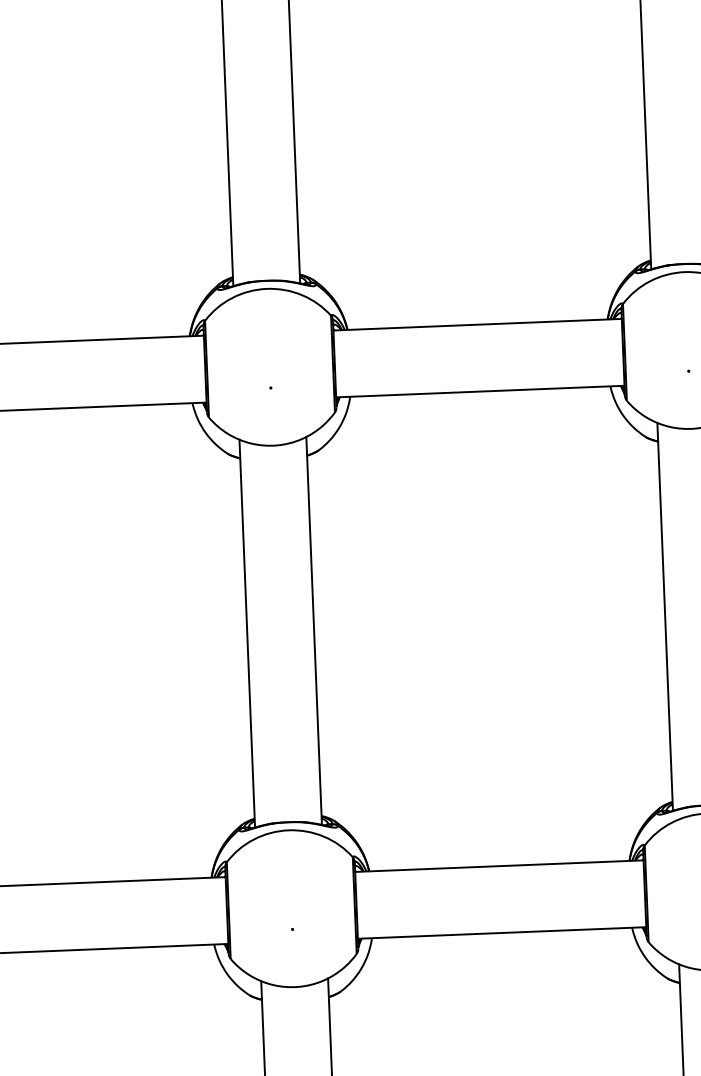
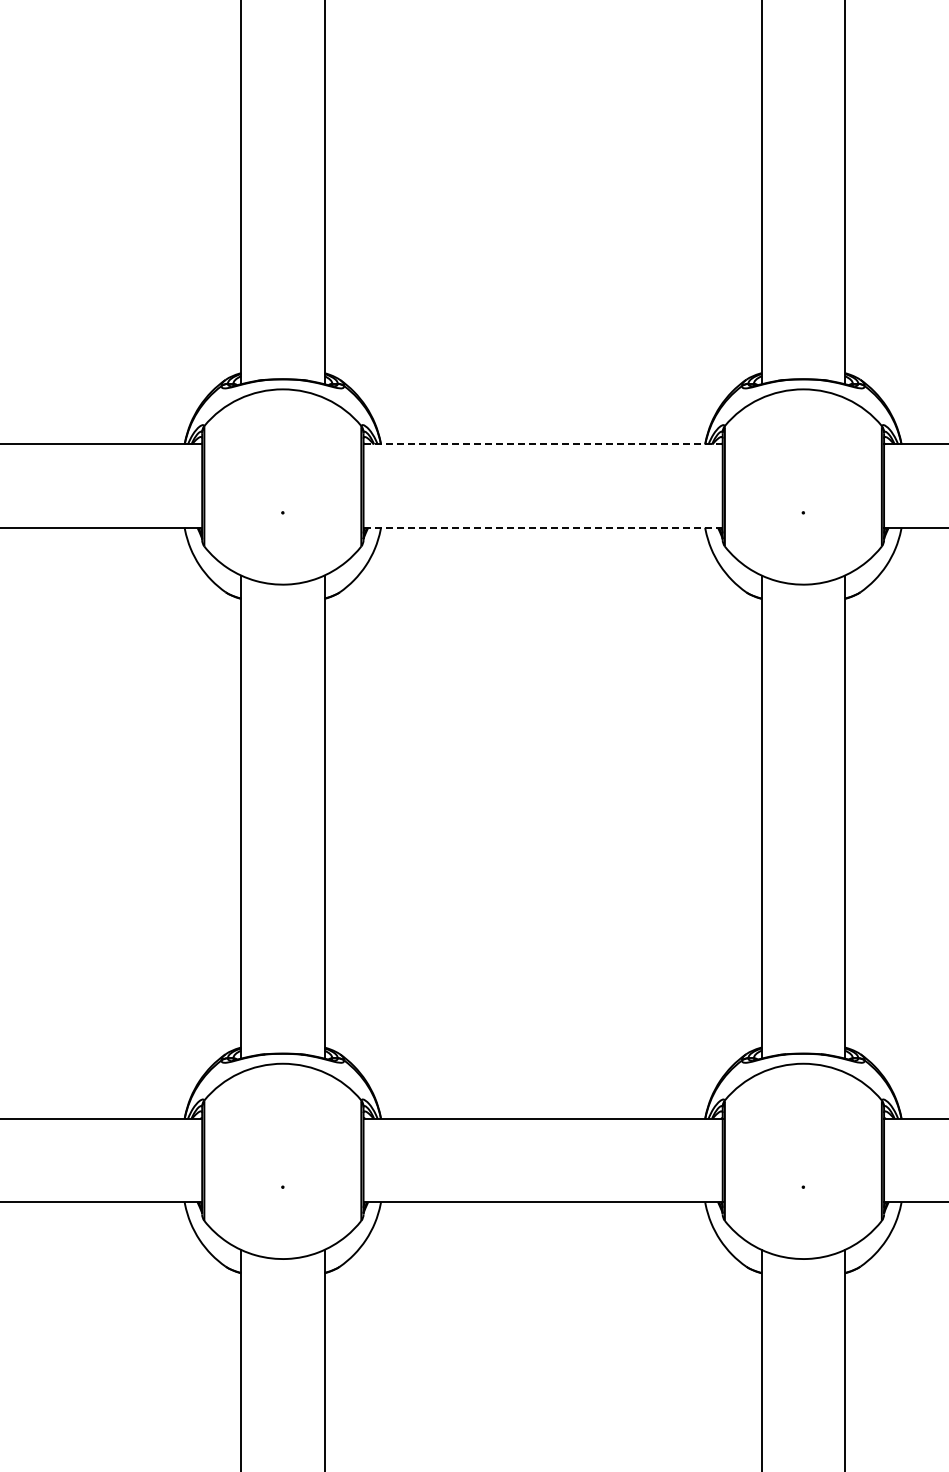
line: (477, 324) -> (543, 444), solid -> dashed
line: (480, 391) -> (543, 527), solid -> dashed

